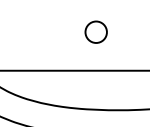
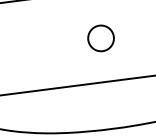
circle: (95, 31) -> (100, 37), moved

